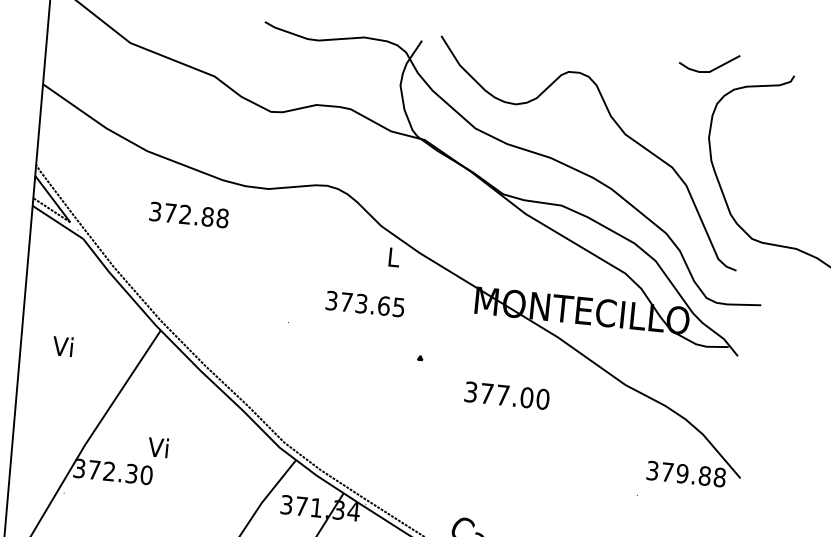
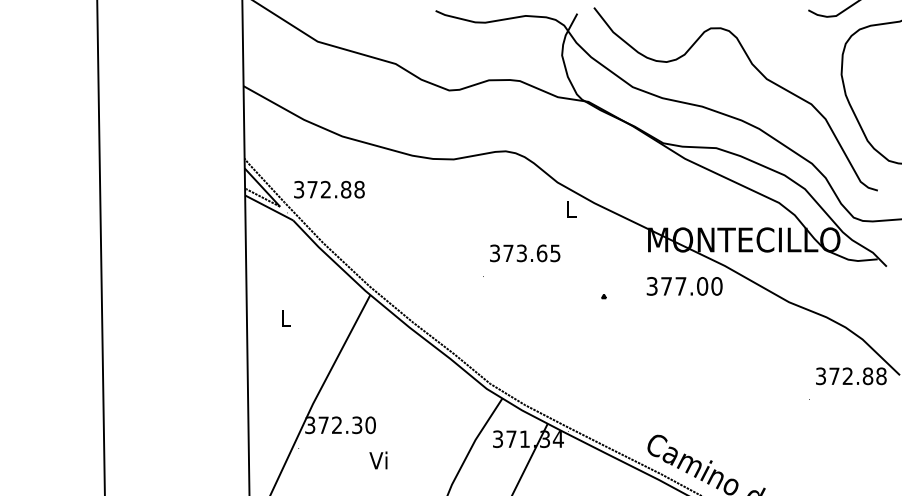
text: (189, 214) -> (329, 189), moved
text: (365, 304) -> (525, 253), moved
text: (62, 345) -> (284, 317), Vi -> L
text: (506, 395) -> (684, 286), moved
text: (158, 447) -> (378, 460), moved
text: (682, 473) -> (847, 376), 379.88 -> 372.88

